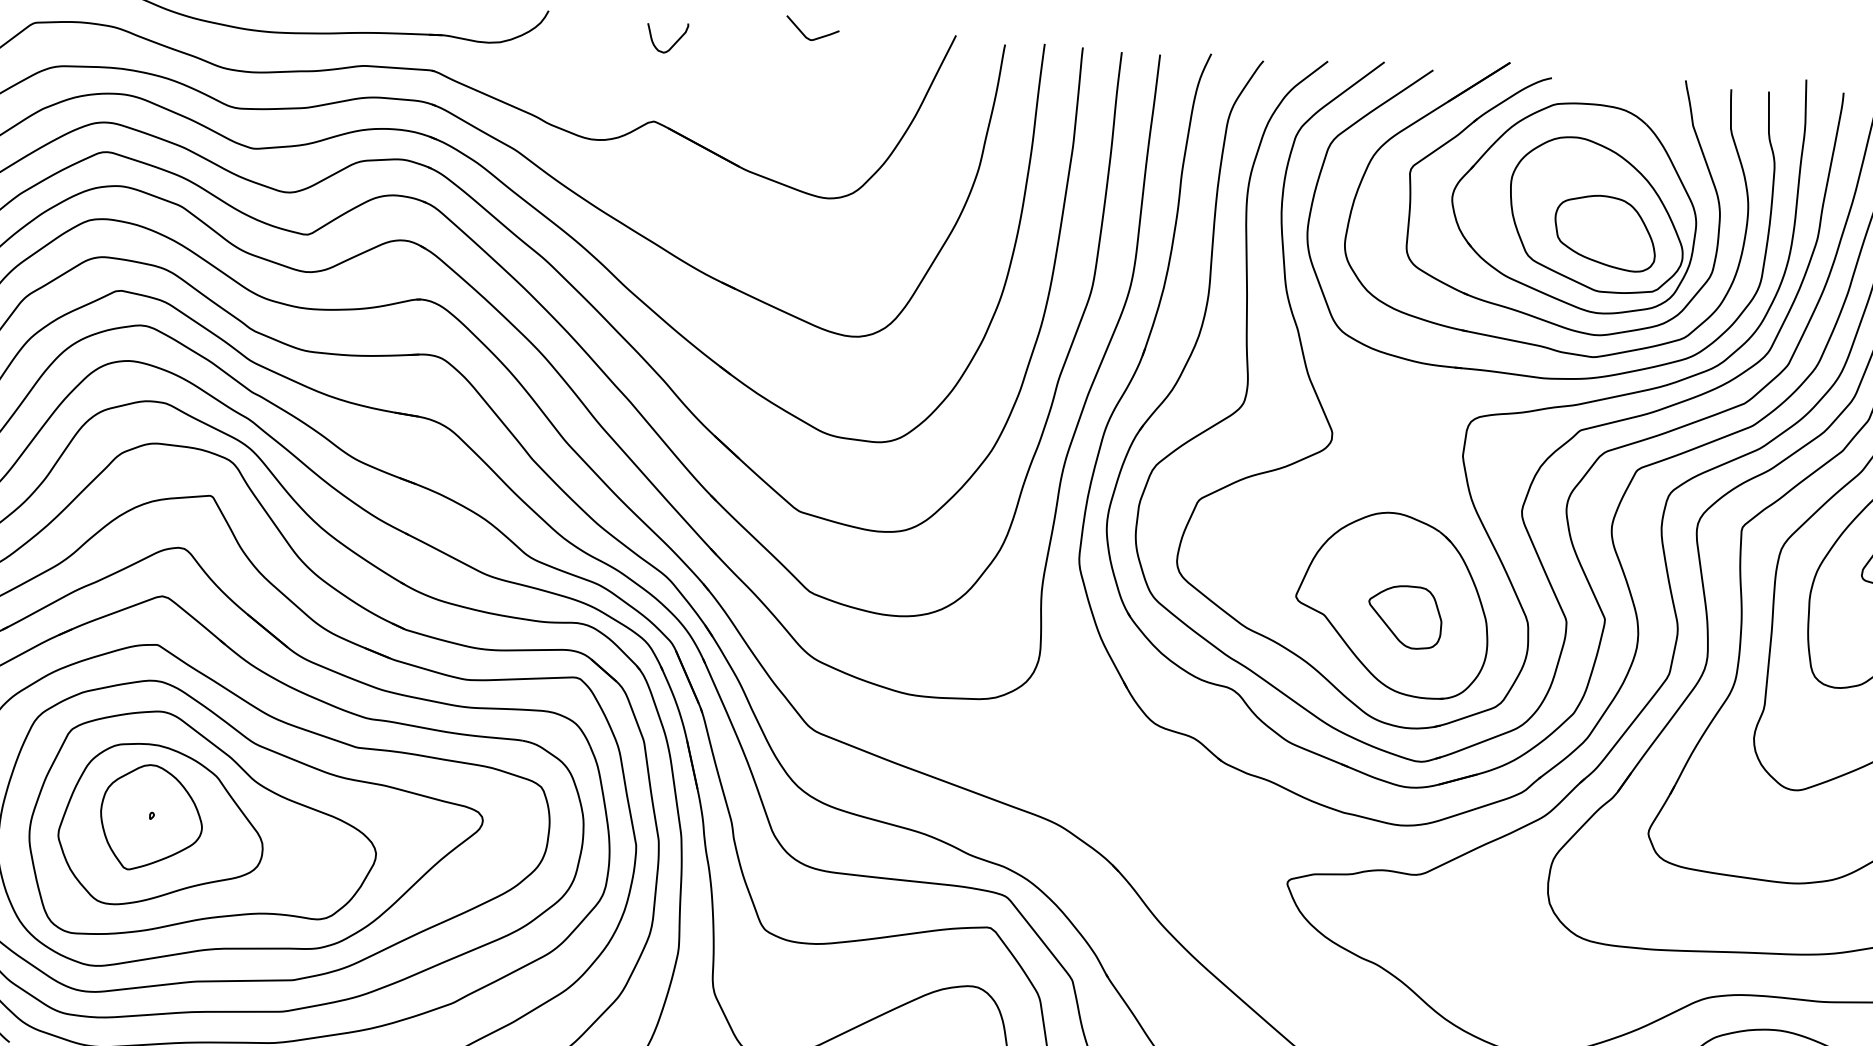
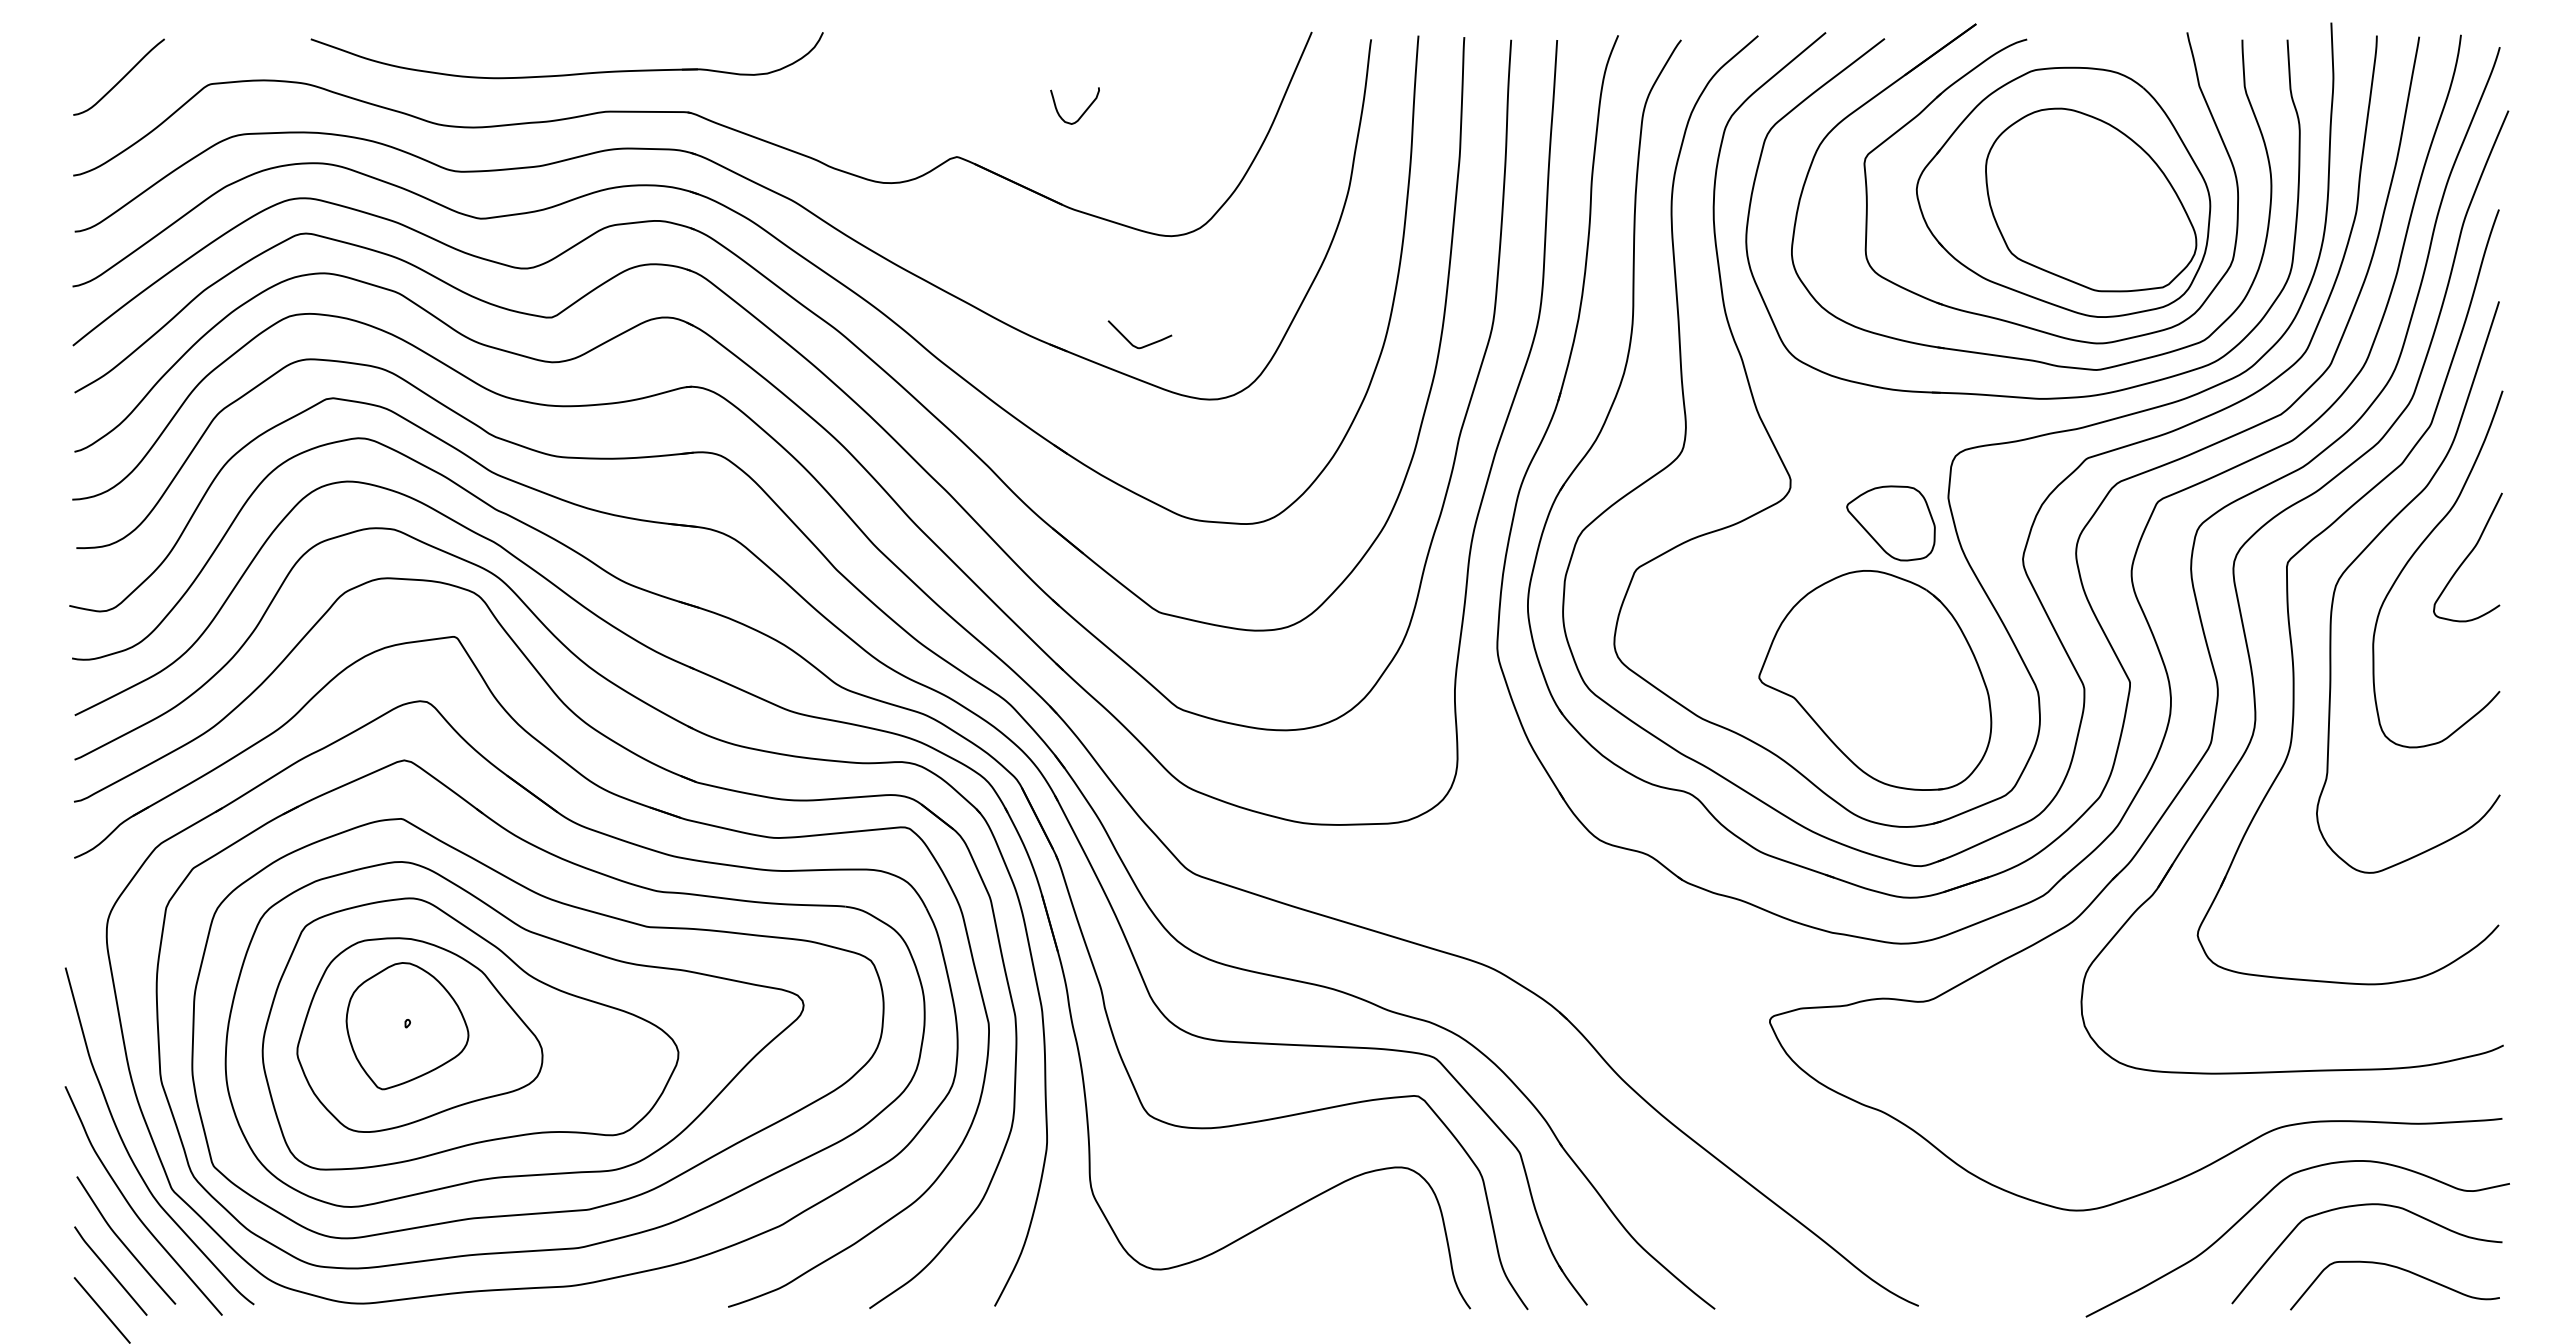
curve: (805, 34) -> (1131, 342), moved
curve: (673, 44) -> (1082, 113), moved
part: (1604, 232) -> (2101, 220), removed
part: (1404, 617) -> (1890, 523), moved

